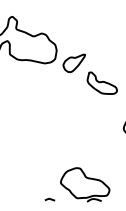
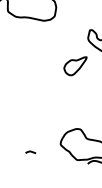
part: (73, 62) -> (74, 65), moved
line: (49, 199) -> (30, 152), moved

